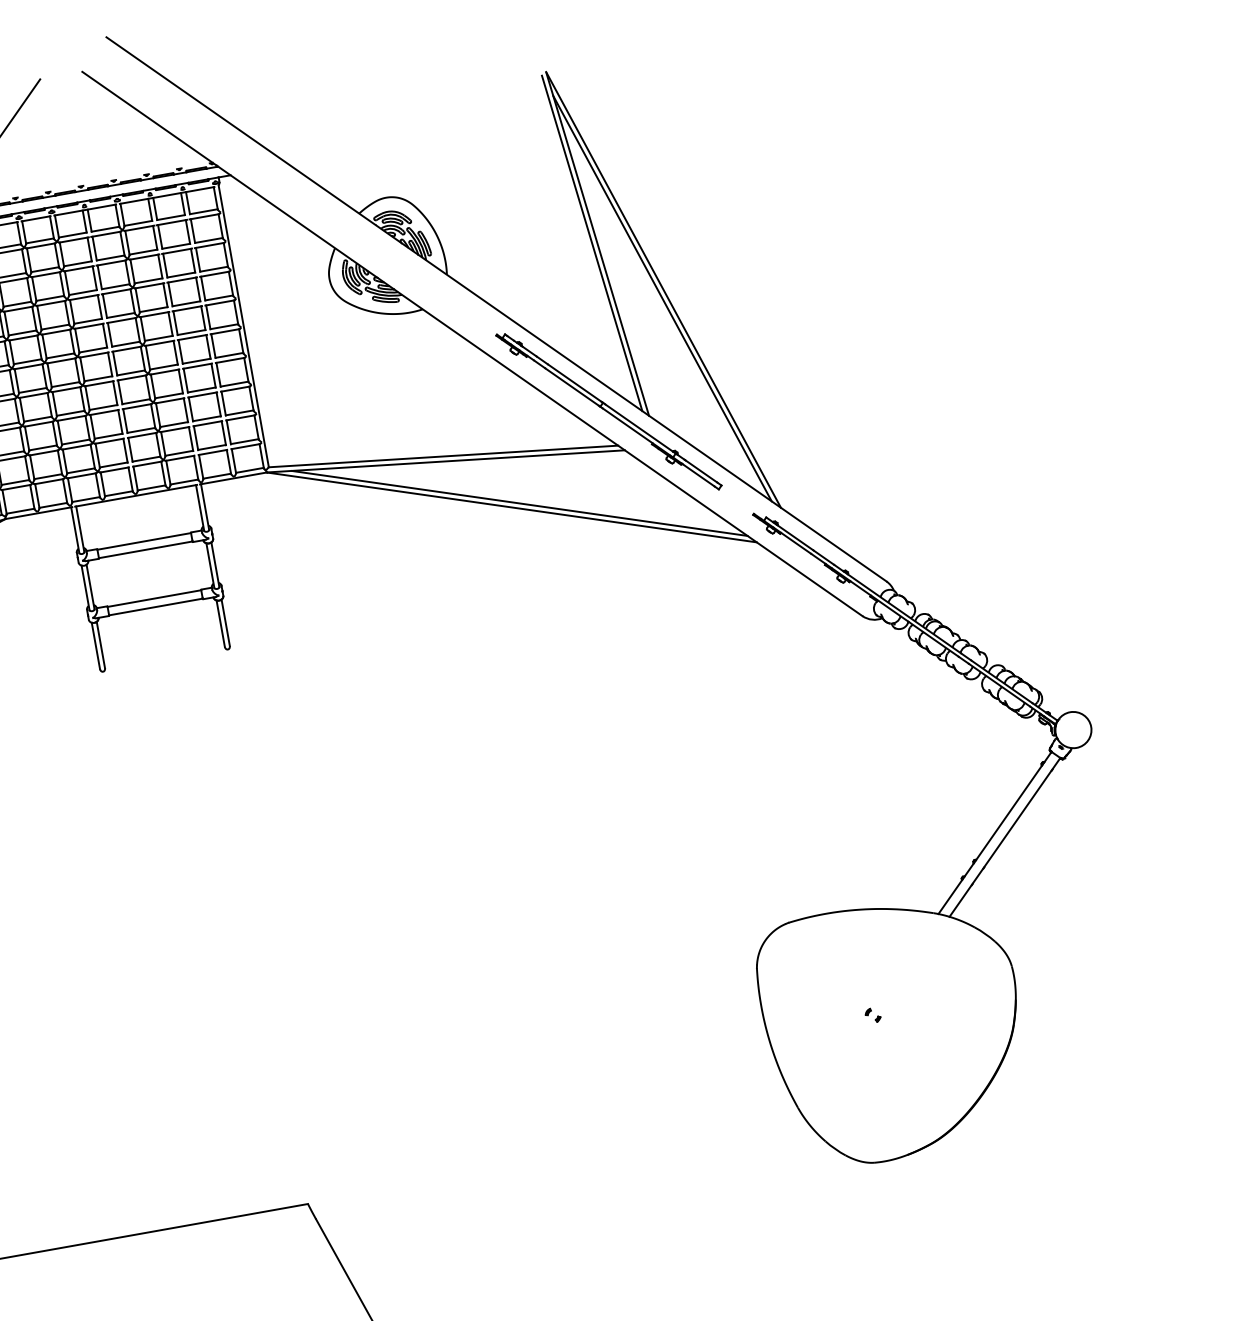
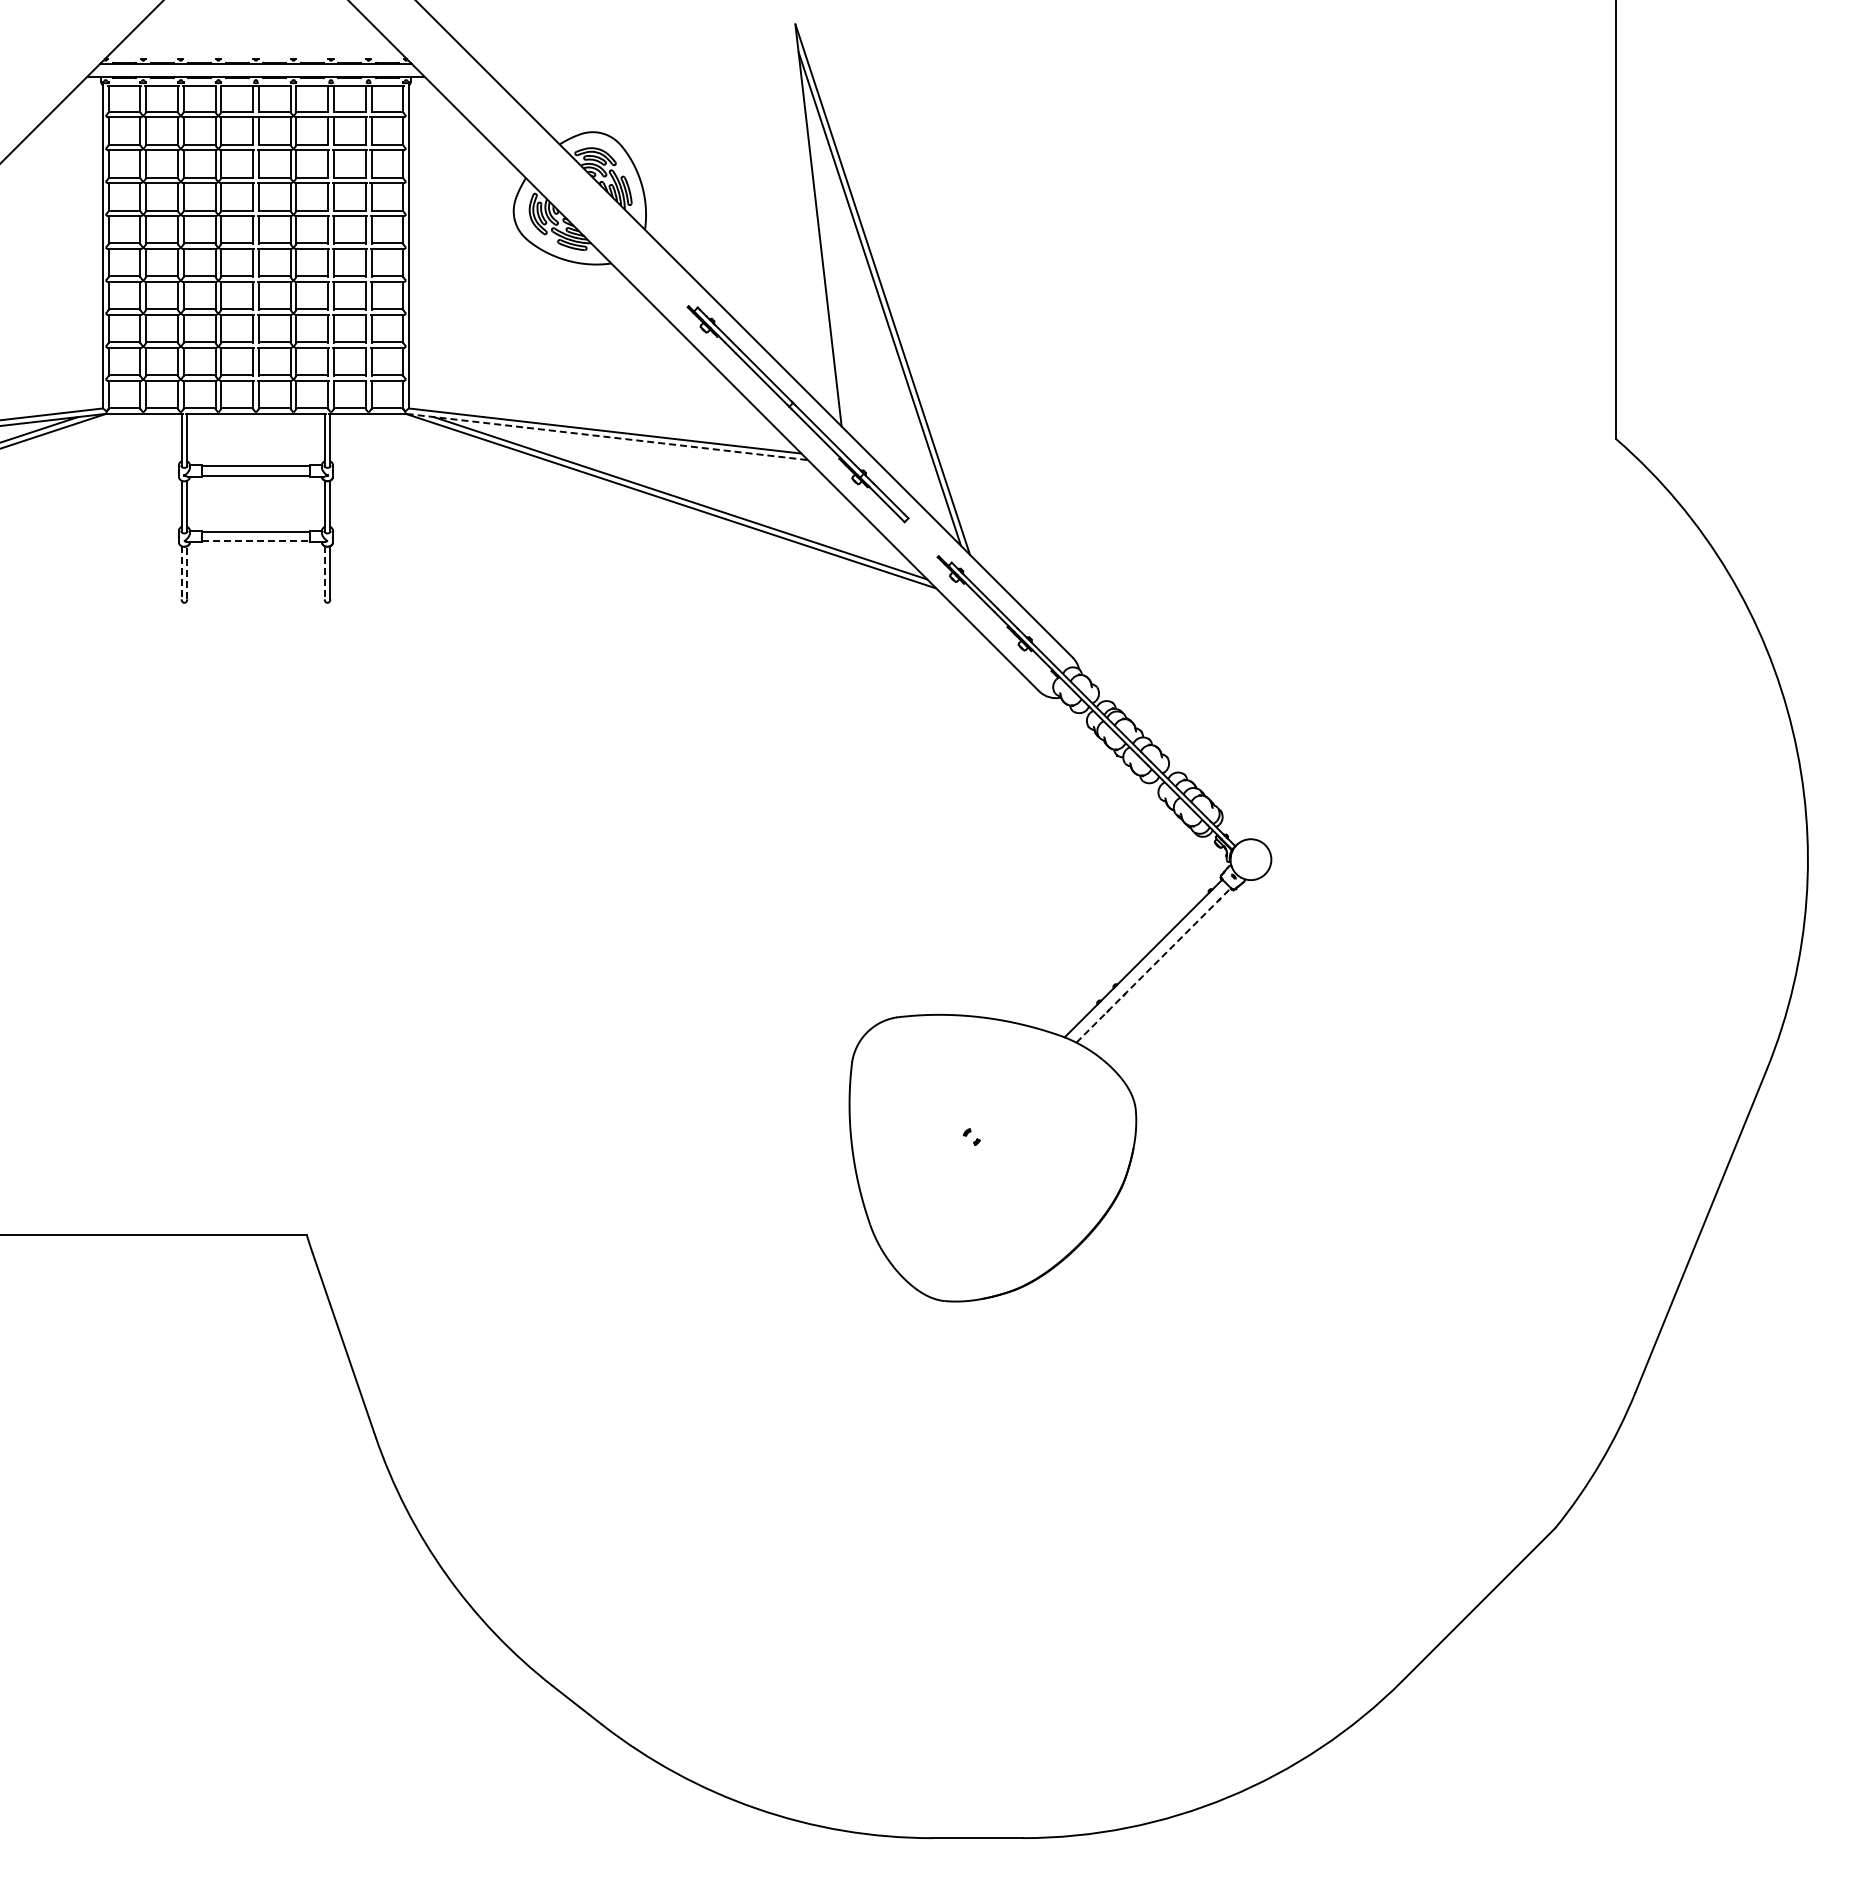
line: (592, 243) -> (812, 223), removed
line: (446, 461) -> (607, 437), solid -> dashed
line: (155, 607) -> (255, 541), solid -> dashed
line: (220, 623) -> (324, 572), solid -> dashed
line: (101, 644) -> (187, 572), solid -> dashed
line: (95, 645) -> (181, 572), solid -> dashed
line: (1005, 837) -> (1154, 965), solid -> dashed

